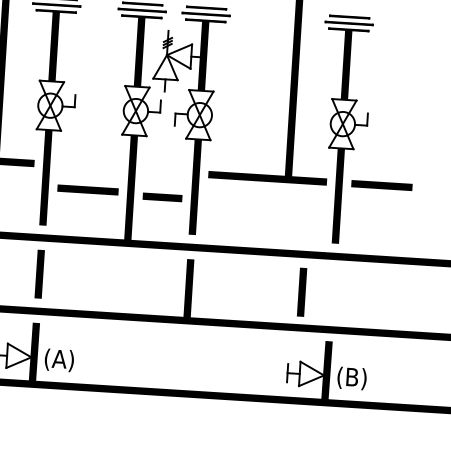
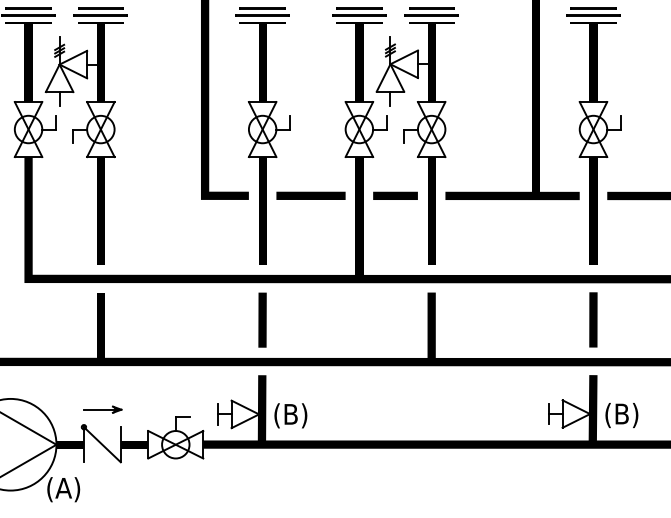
line: (87, 189) -> (310, 195), moved
line: (162, 197) -> (395, 195), moved
line: (302, 291) -> (593, 319), moved
text: (59, 359) -> (290, 414), (A) -> (B)

